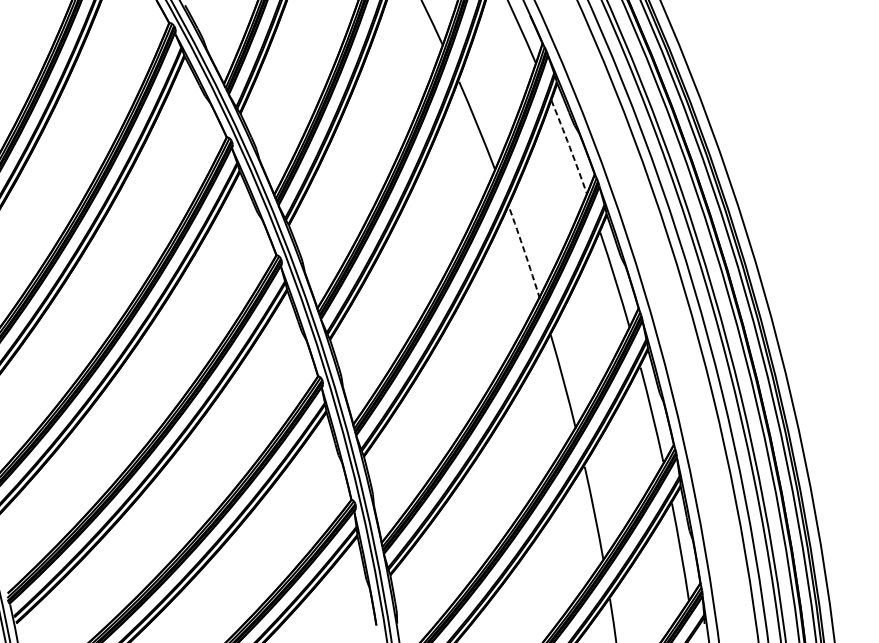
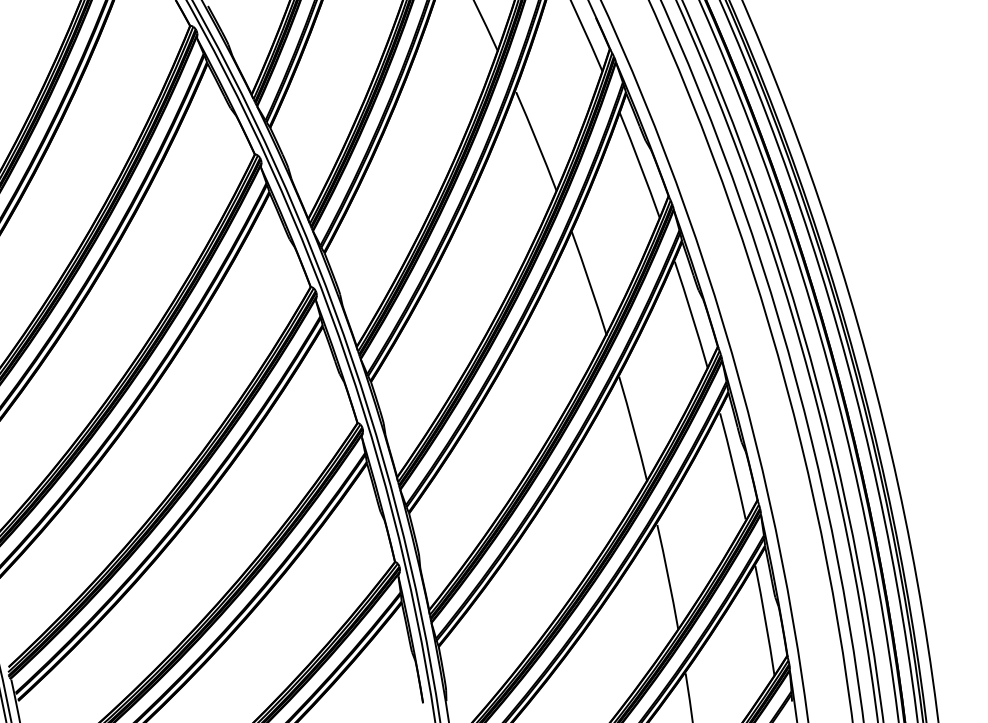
arc: (569, 147) -> (640, 165), dashed -> solid
arc: (524, 252) -> (589, 283), dashed -> solid

